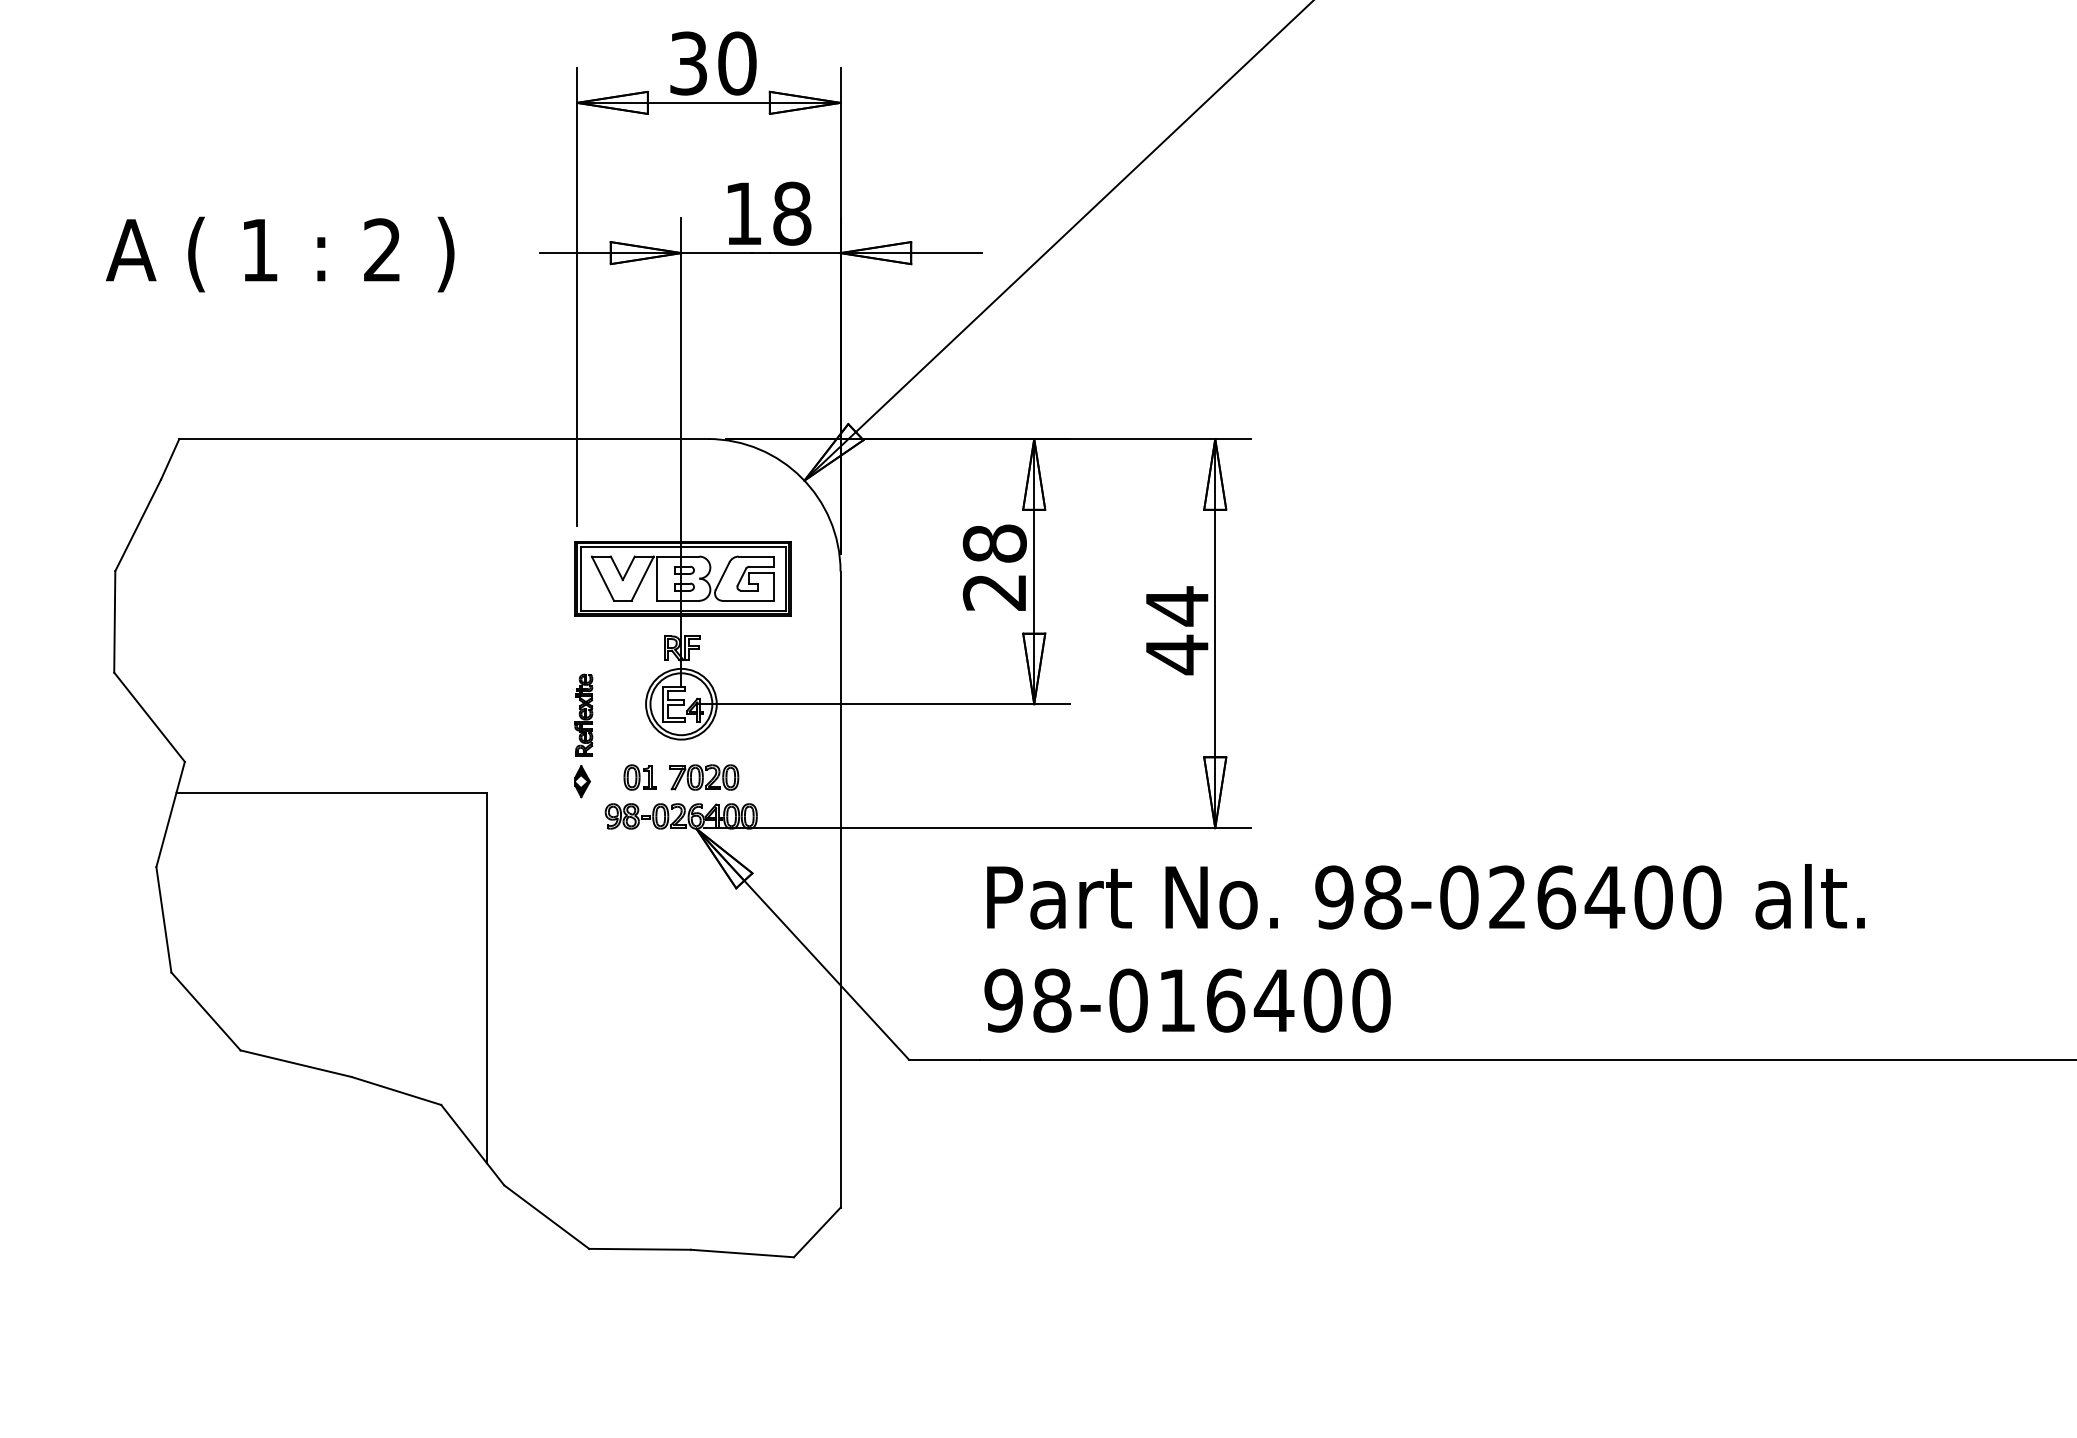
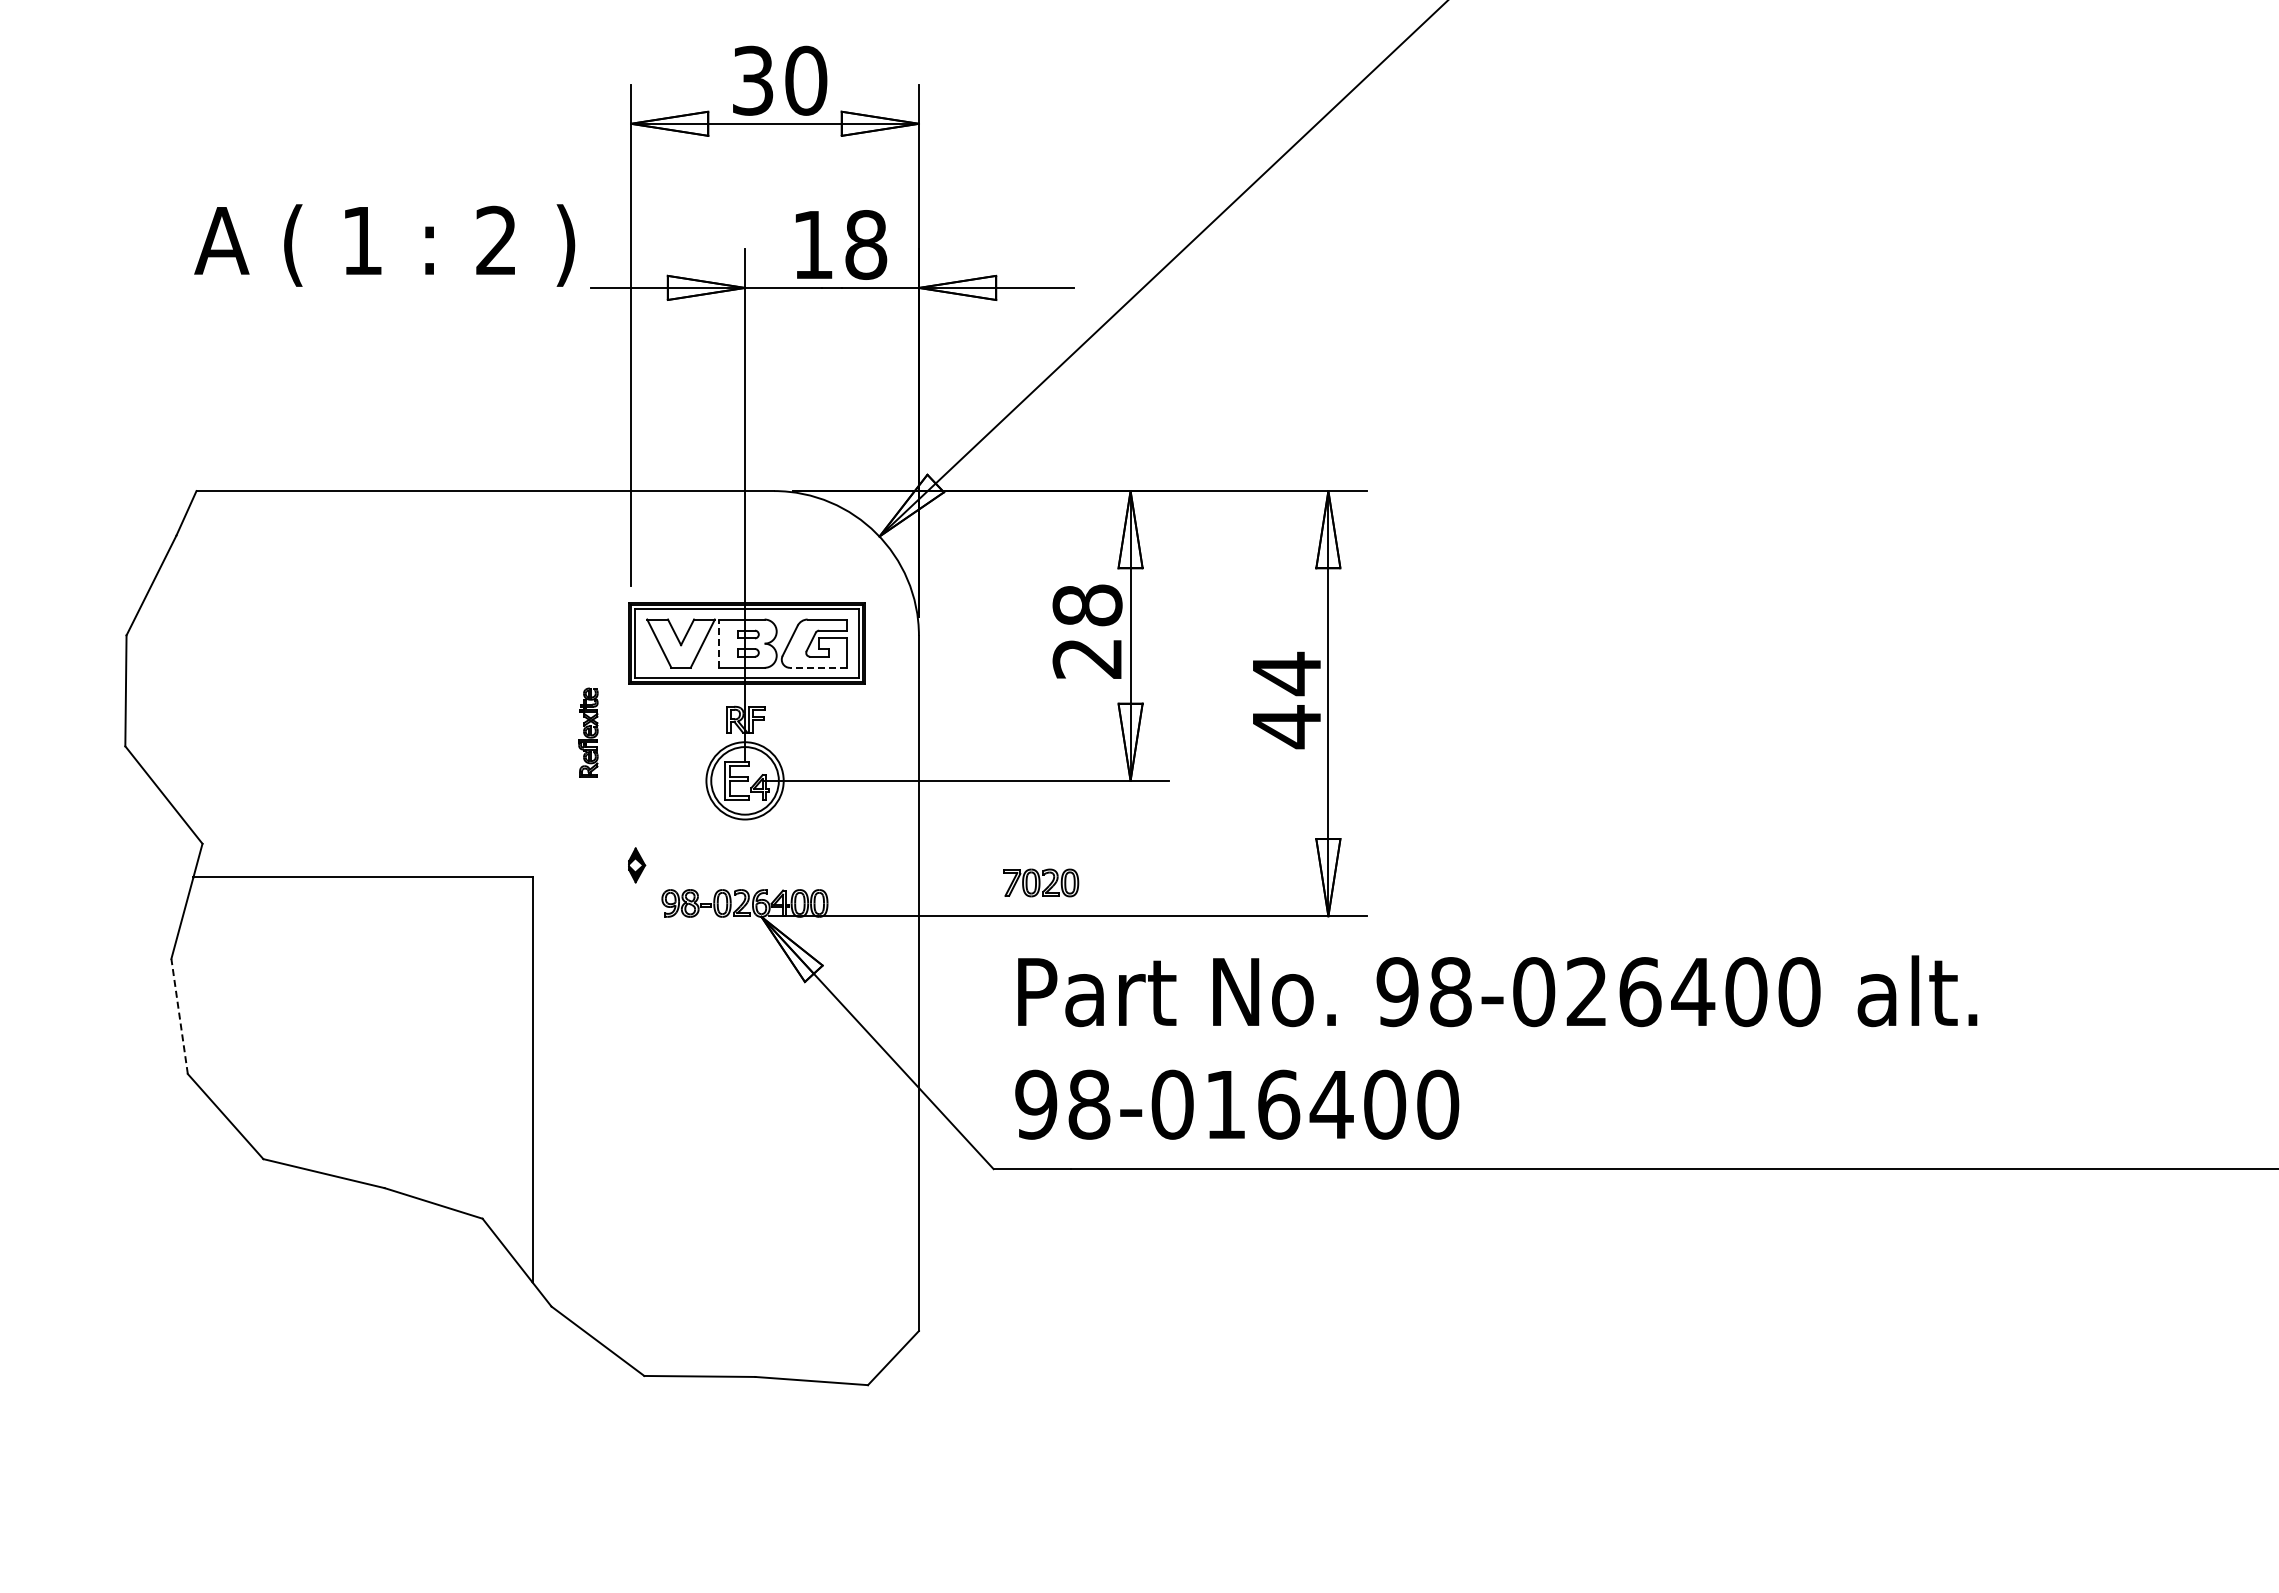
text: (280, 254) -> (384, 245), moved
line: (657, 578) -> (718, 643), solid -> dashed
line: (747, 600) -> (817, 667), solid -> dashed
part: (583, 714) -> (588, 732), moved
part: (639, 777) -> (699, 860), removed
part: (704, 777) -> (1041, 882), moved
line: (163, 918) -> (179, 1015), solid -> dashed
text: (1424, 948) -> (1496, 1047), moved

